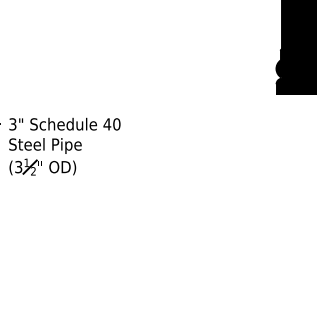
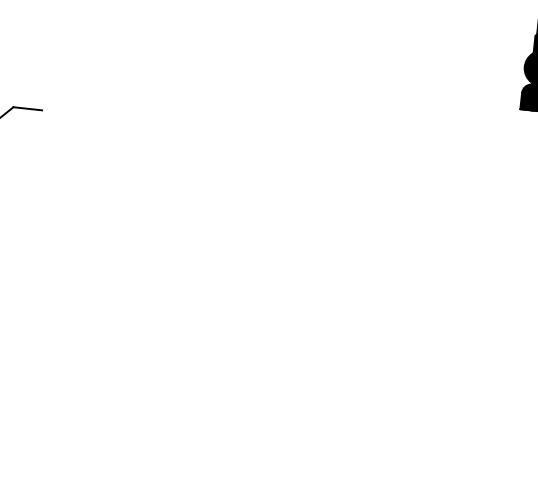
part: (64, 146) -> (148, 160), removed

